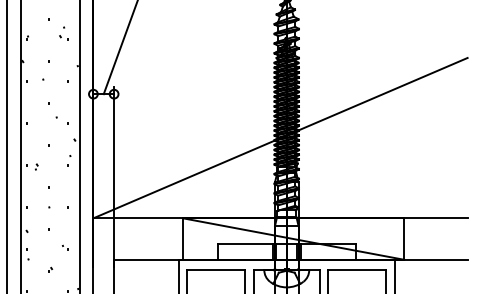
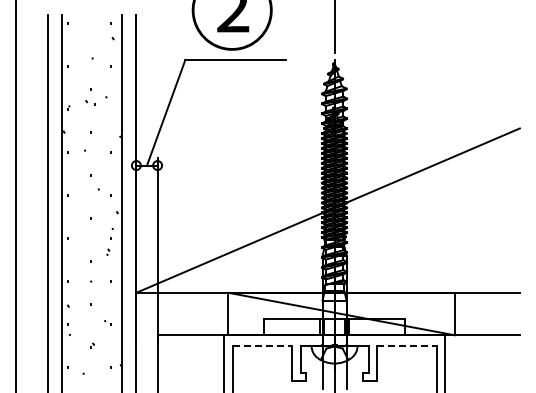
part: (64, 37) -> (90, 102), moved
part: (36, 166) -> (108, 251), moved
line: (216, 269) -> (262, 345), solid -> dashed
line: (356, 269) -> (406, 345), solid -> dashed

